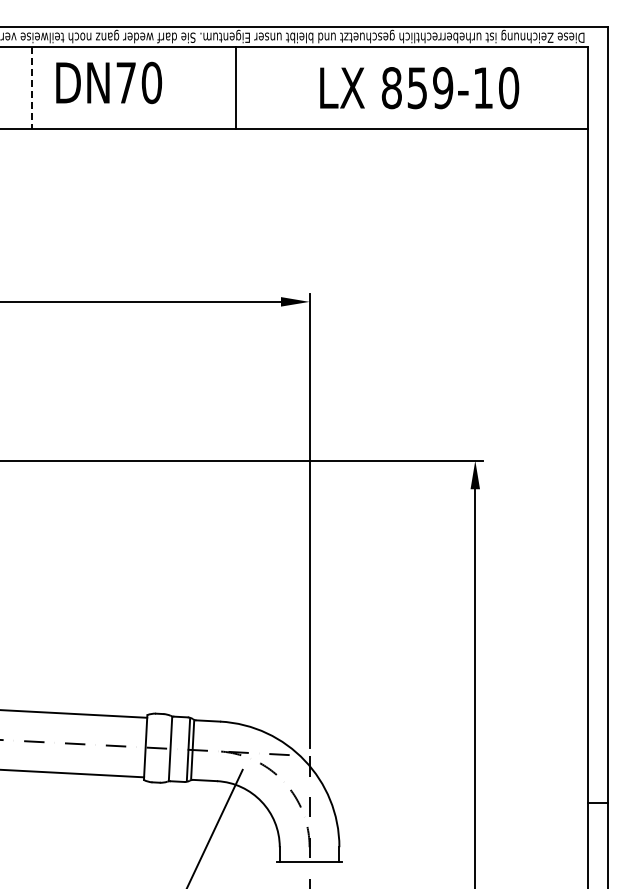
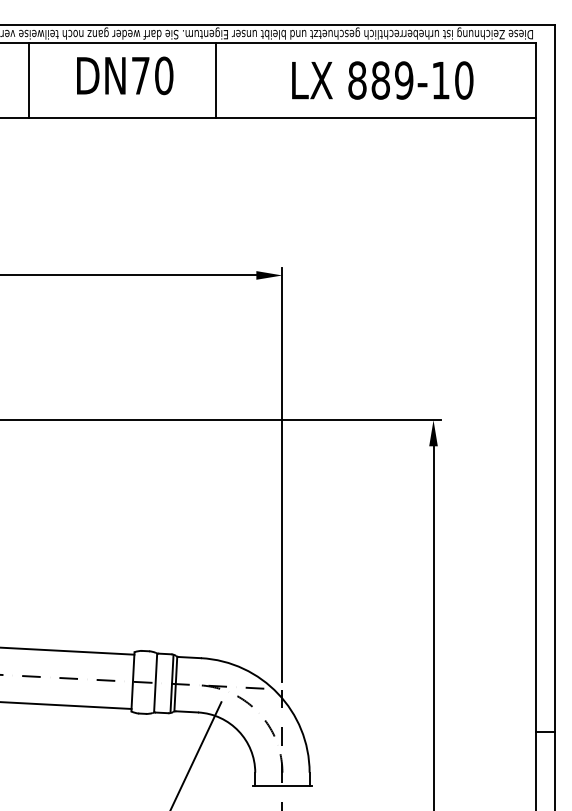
text: (109, 82) -> (125, 75), moved
line: (32, 87) -> (29, 79), dashed -> solid
text: (417, 88) -> (380, 80), 859-10 -> 889-10

